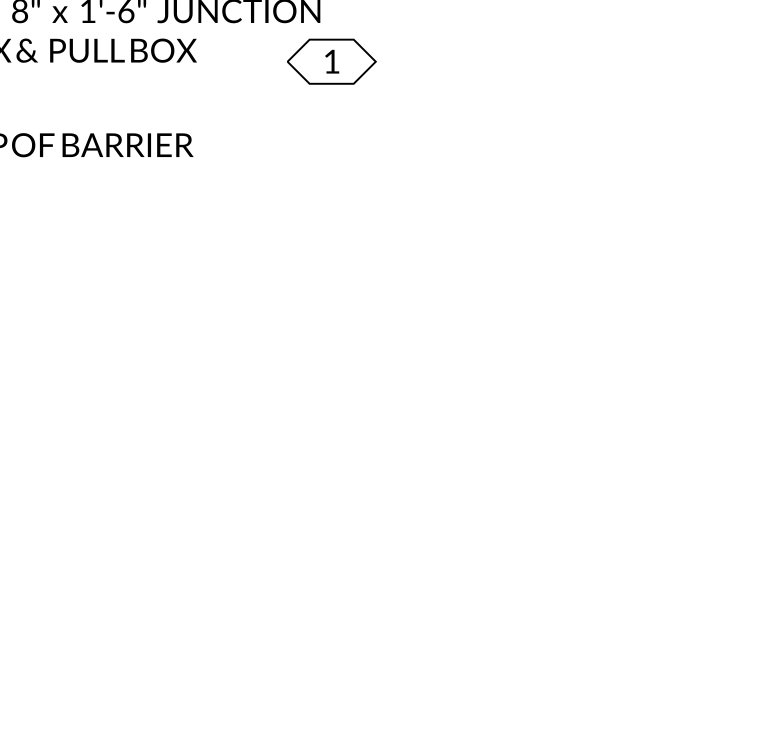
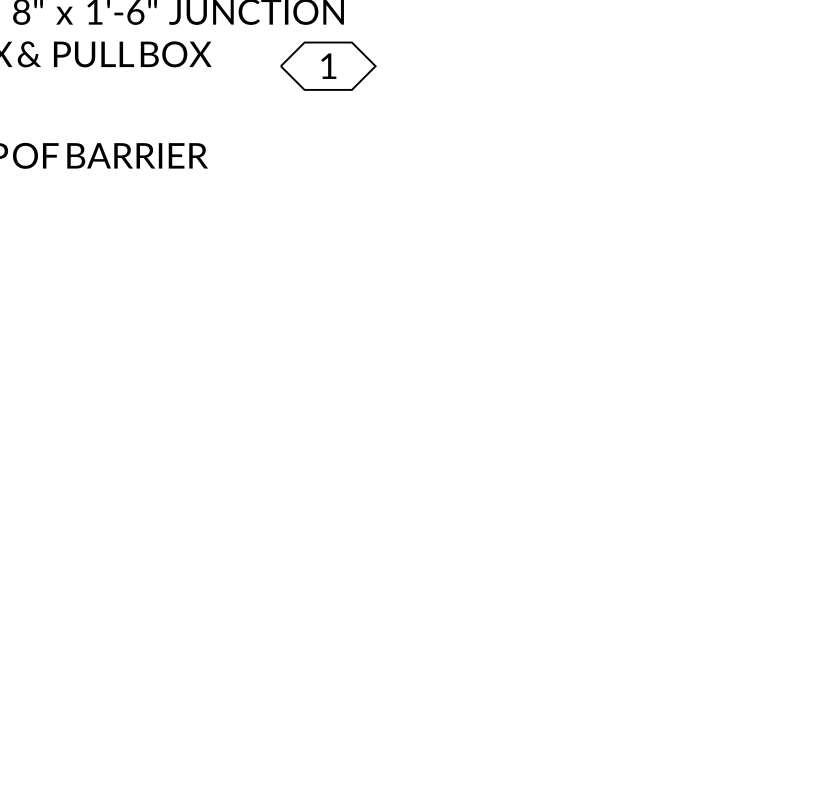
part: (331, 61) -> (328, 65), moved

